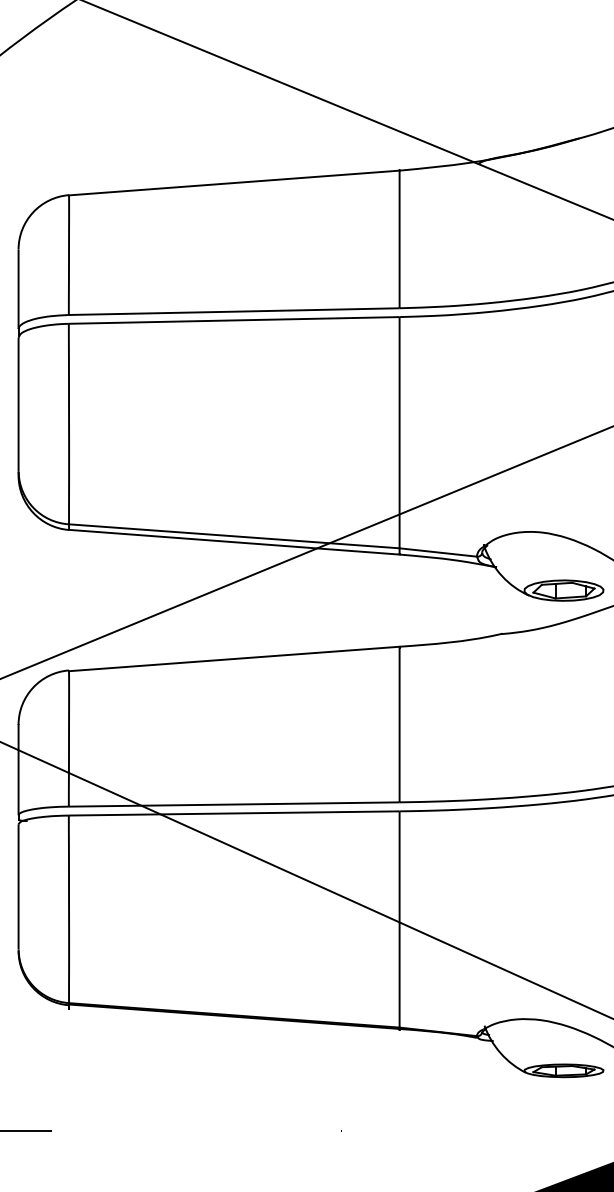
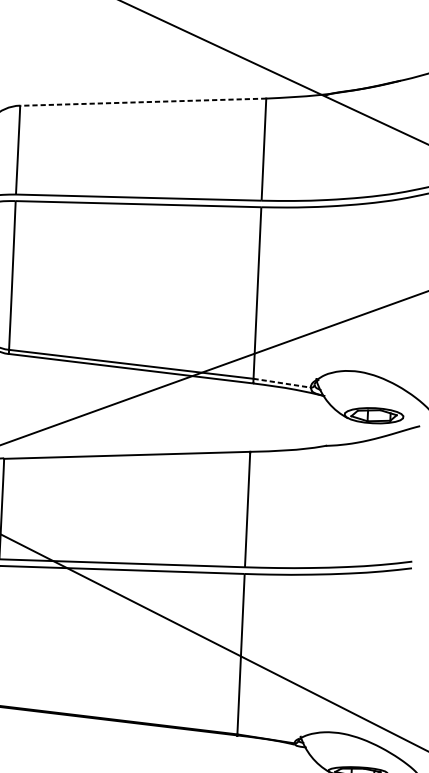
line: (234, 183) -> (143, 102), solid -> dashed
line: (438, 552) -> (282, 383), solid -> dashed

